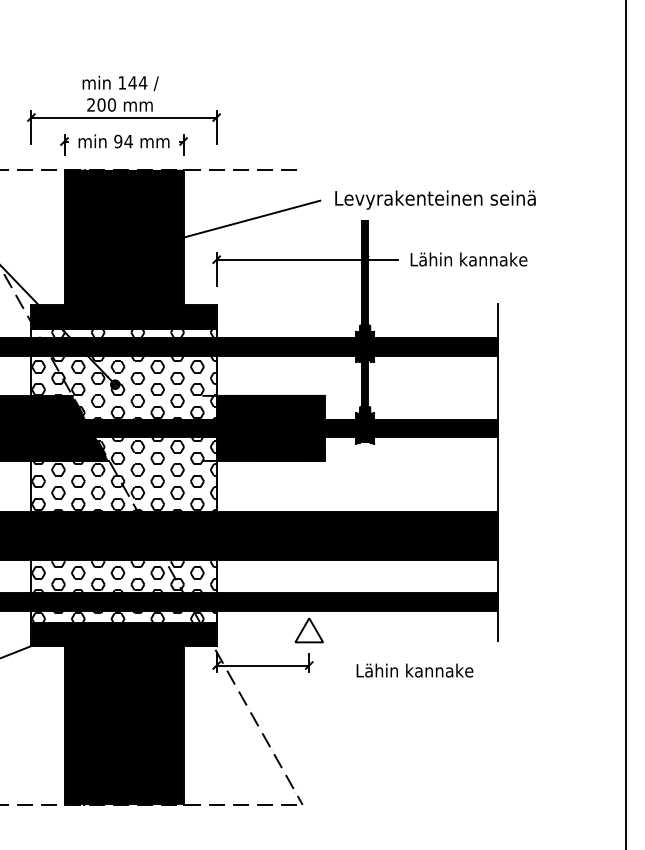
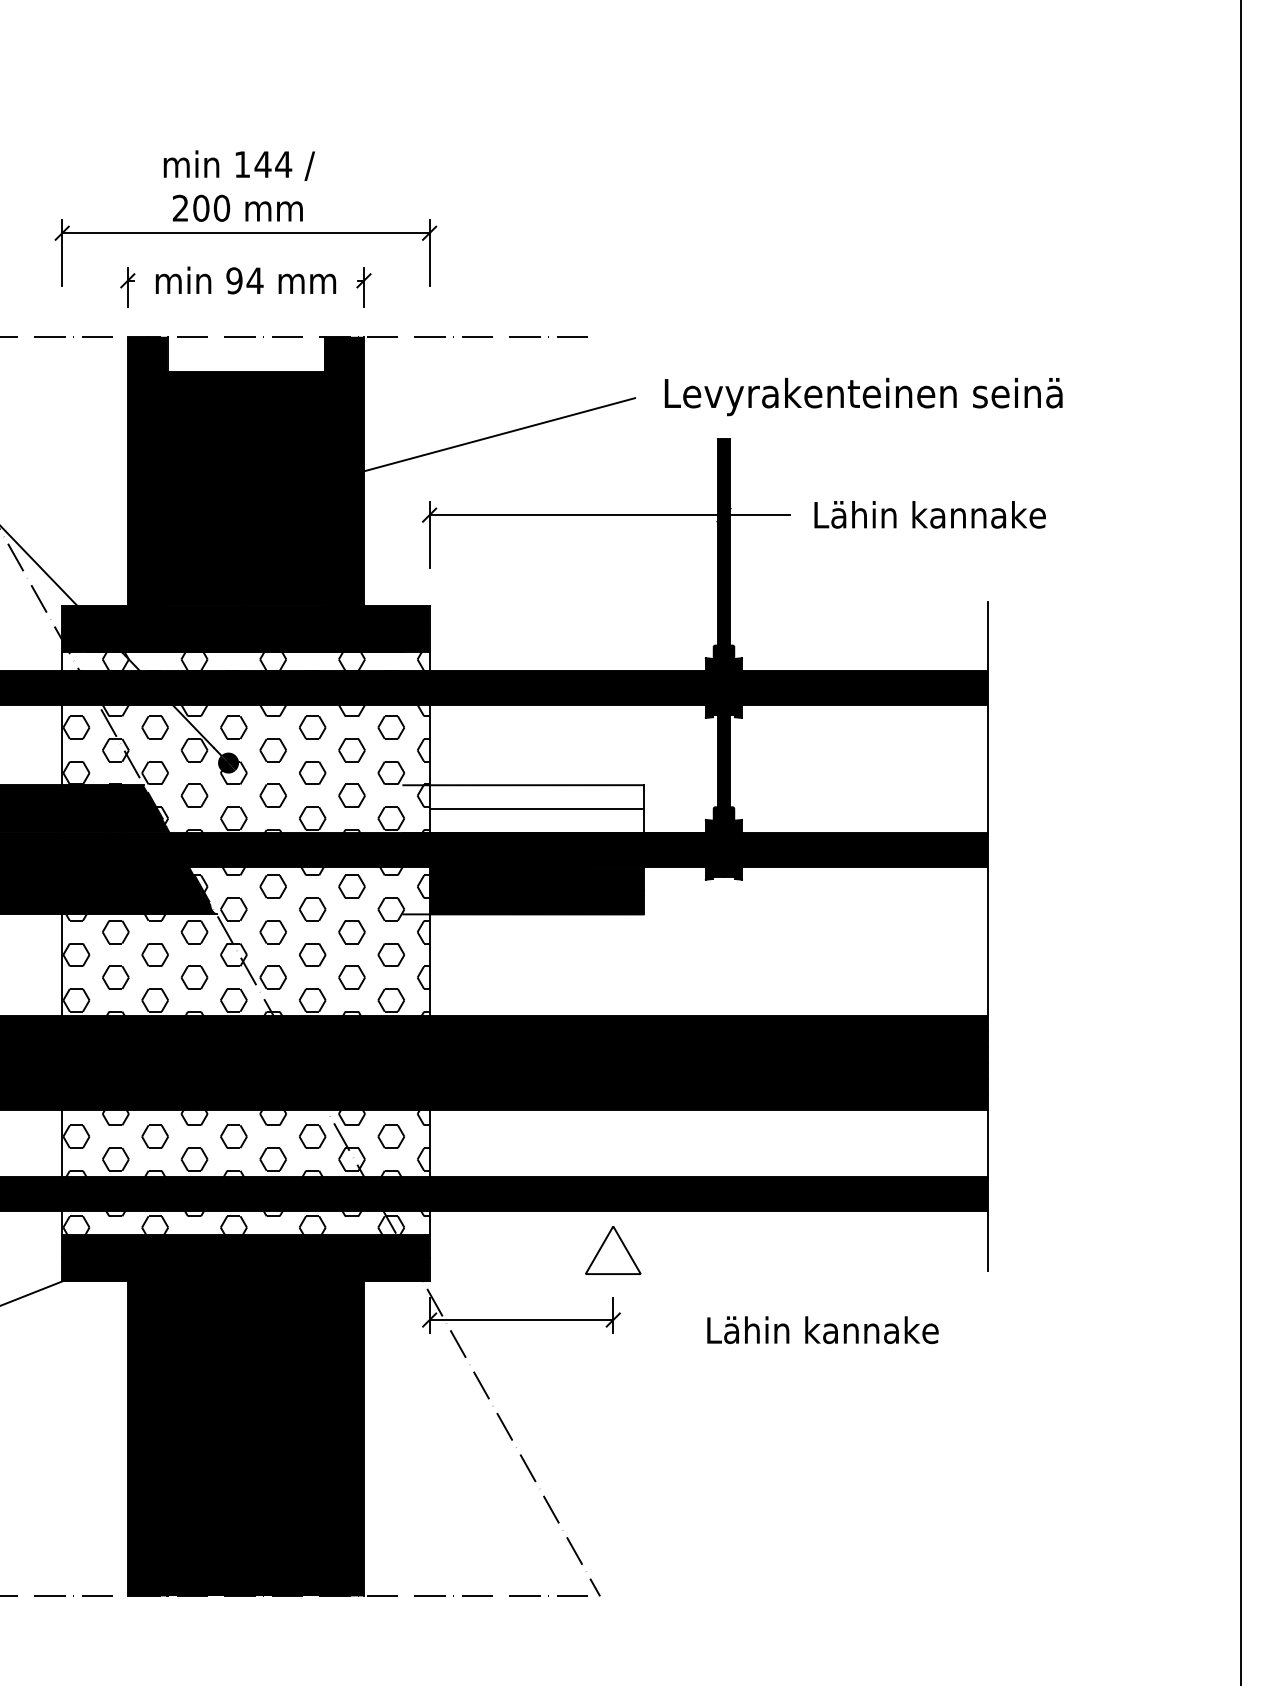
fill: (123, 178) -> (244, 354), removed
fill: (270, 407) -> (536, 808), removed

